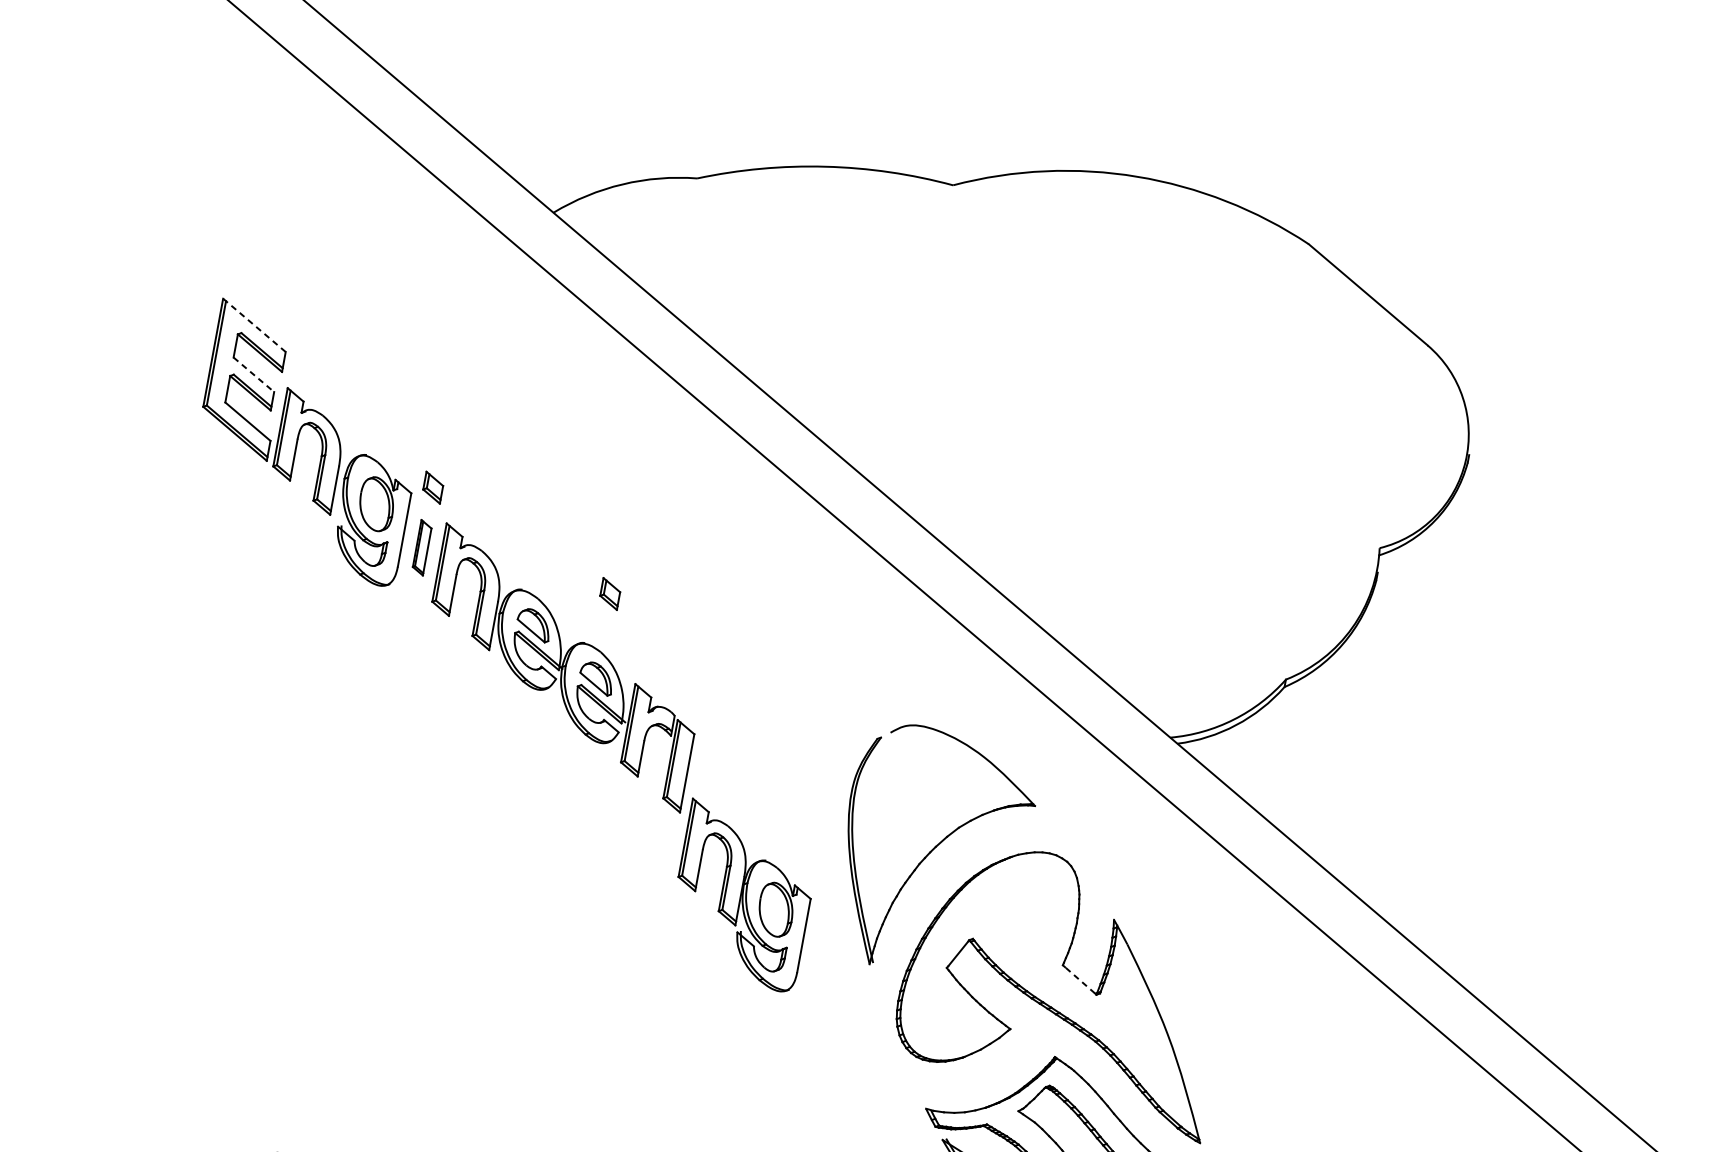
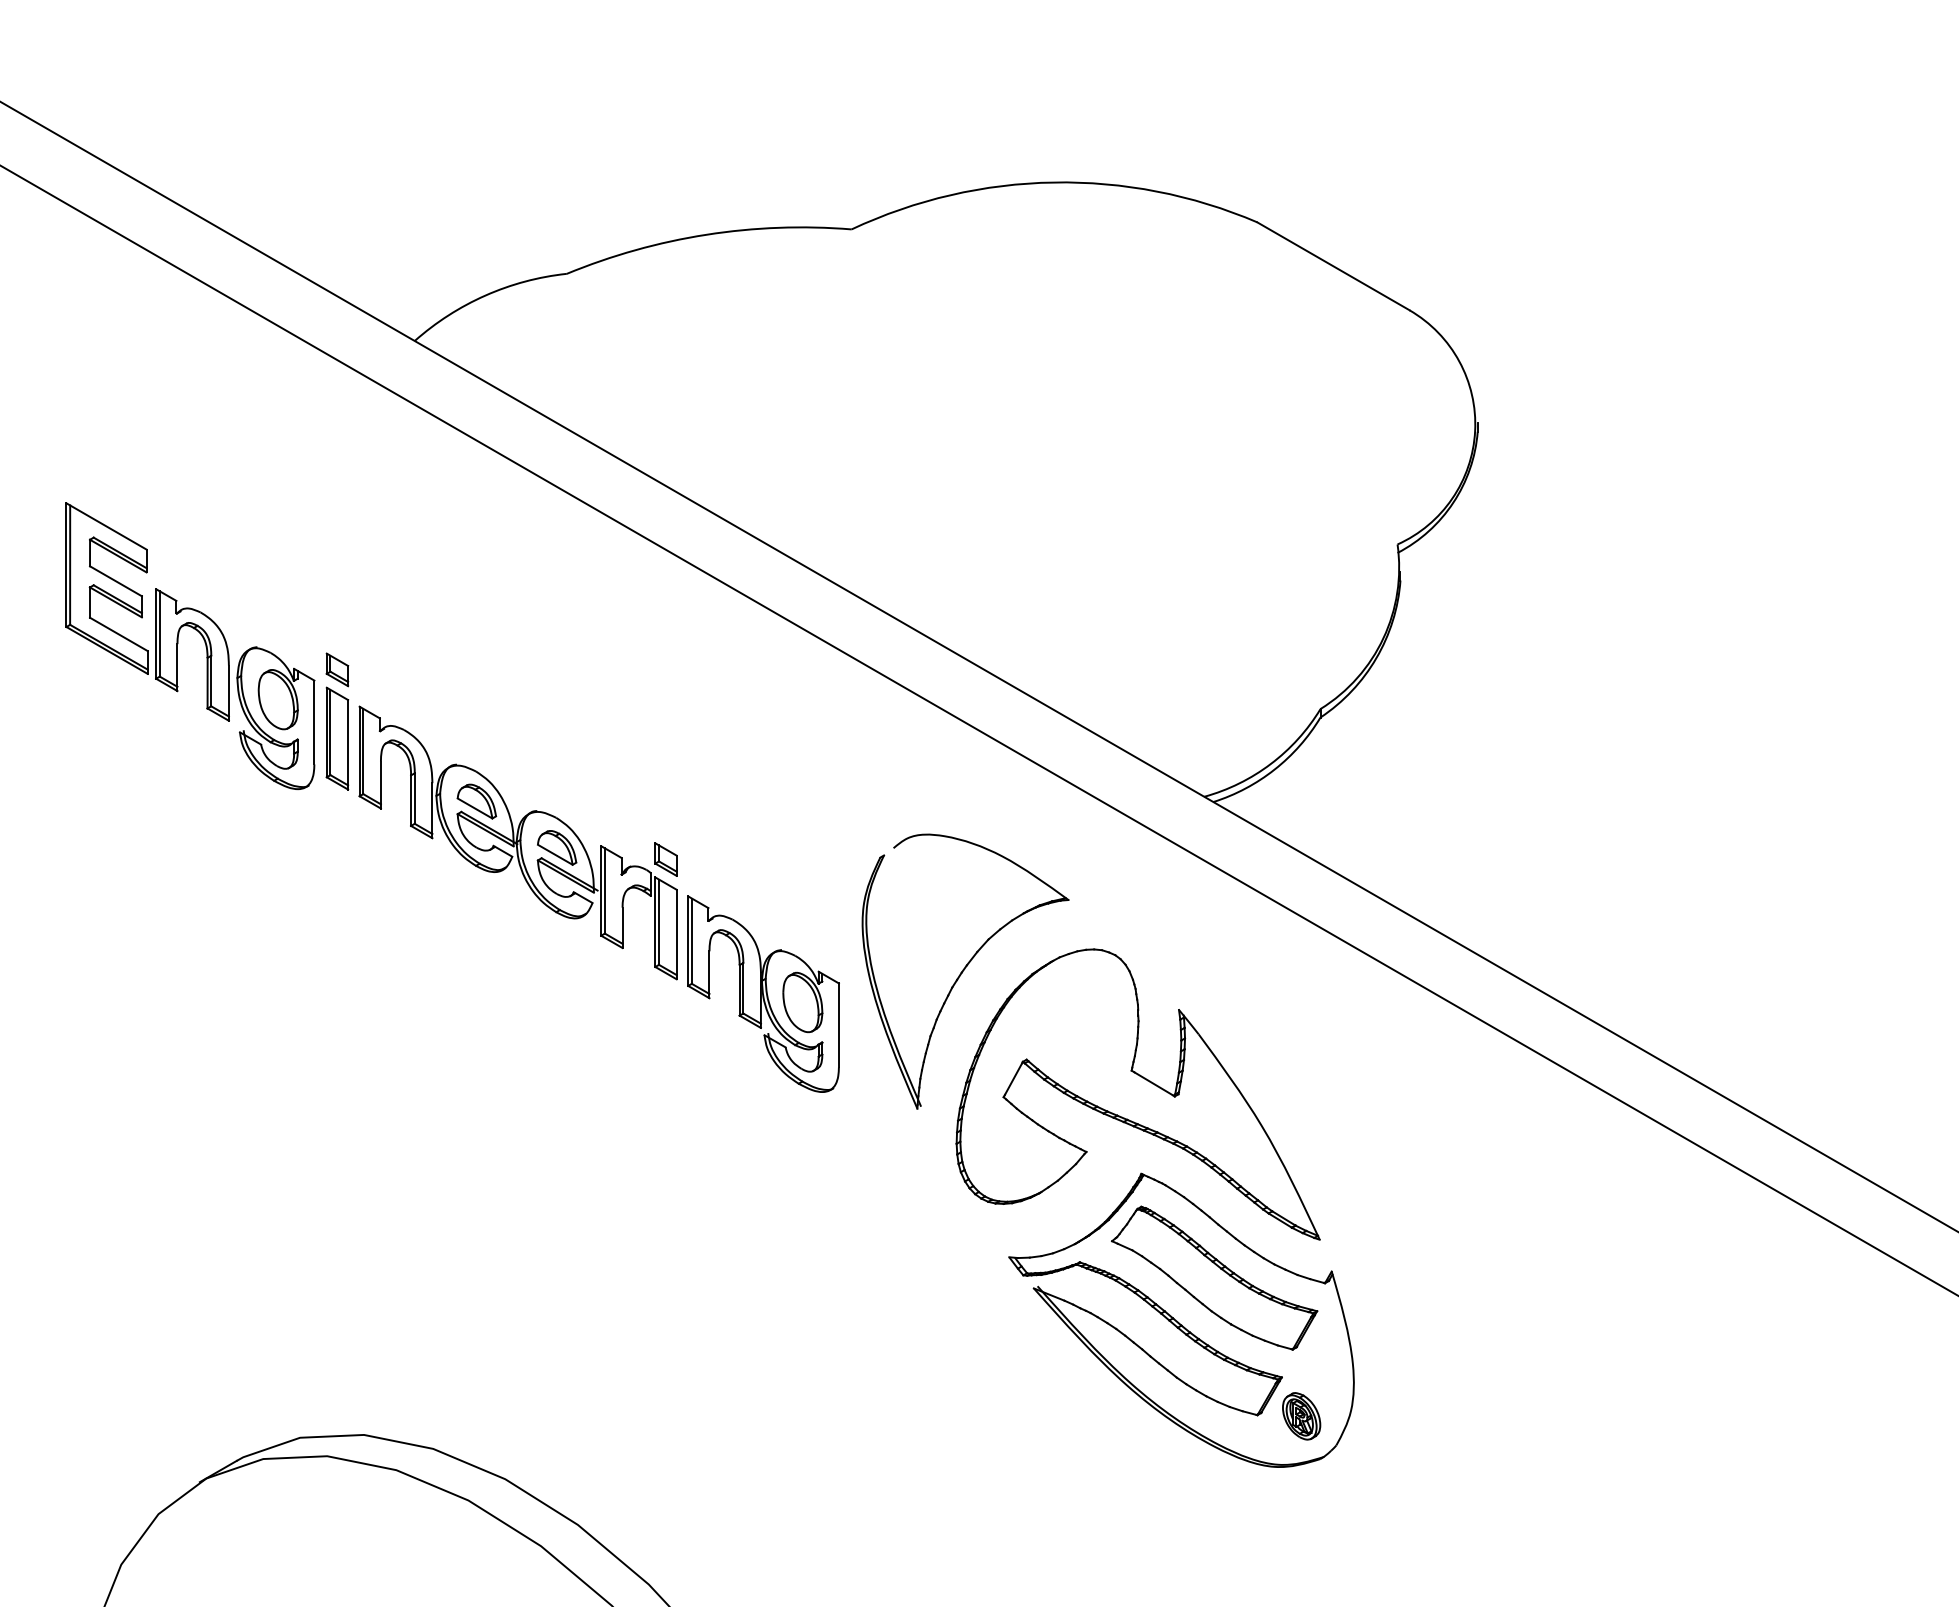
line: (254, 325) -> (106, 526), dashed -> solid
line: (253, 374) -> (115, 581), dashed -> solid
part: (422, 547) -> (337, 738), size x1.67
part: (609, 593) -> (665, 859), moved
part: (743, 895) -> (763, 993), moved
line: (1079, 980) -> (1153, 1083), dashed -> solid

